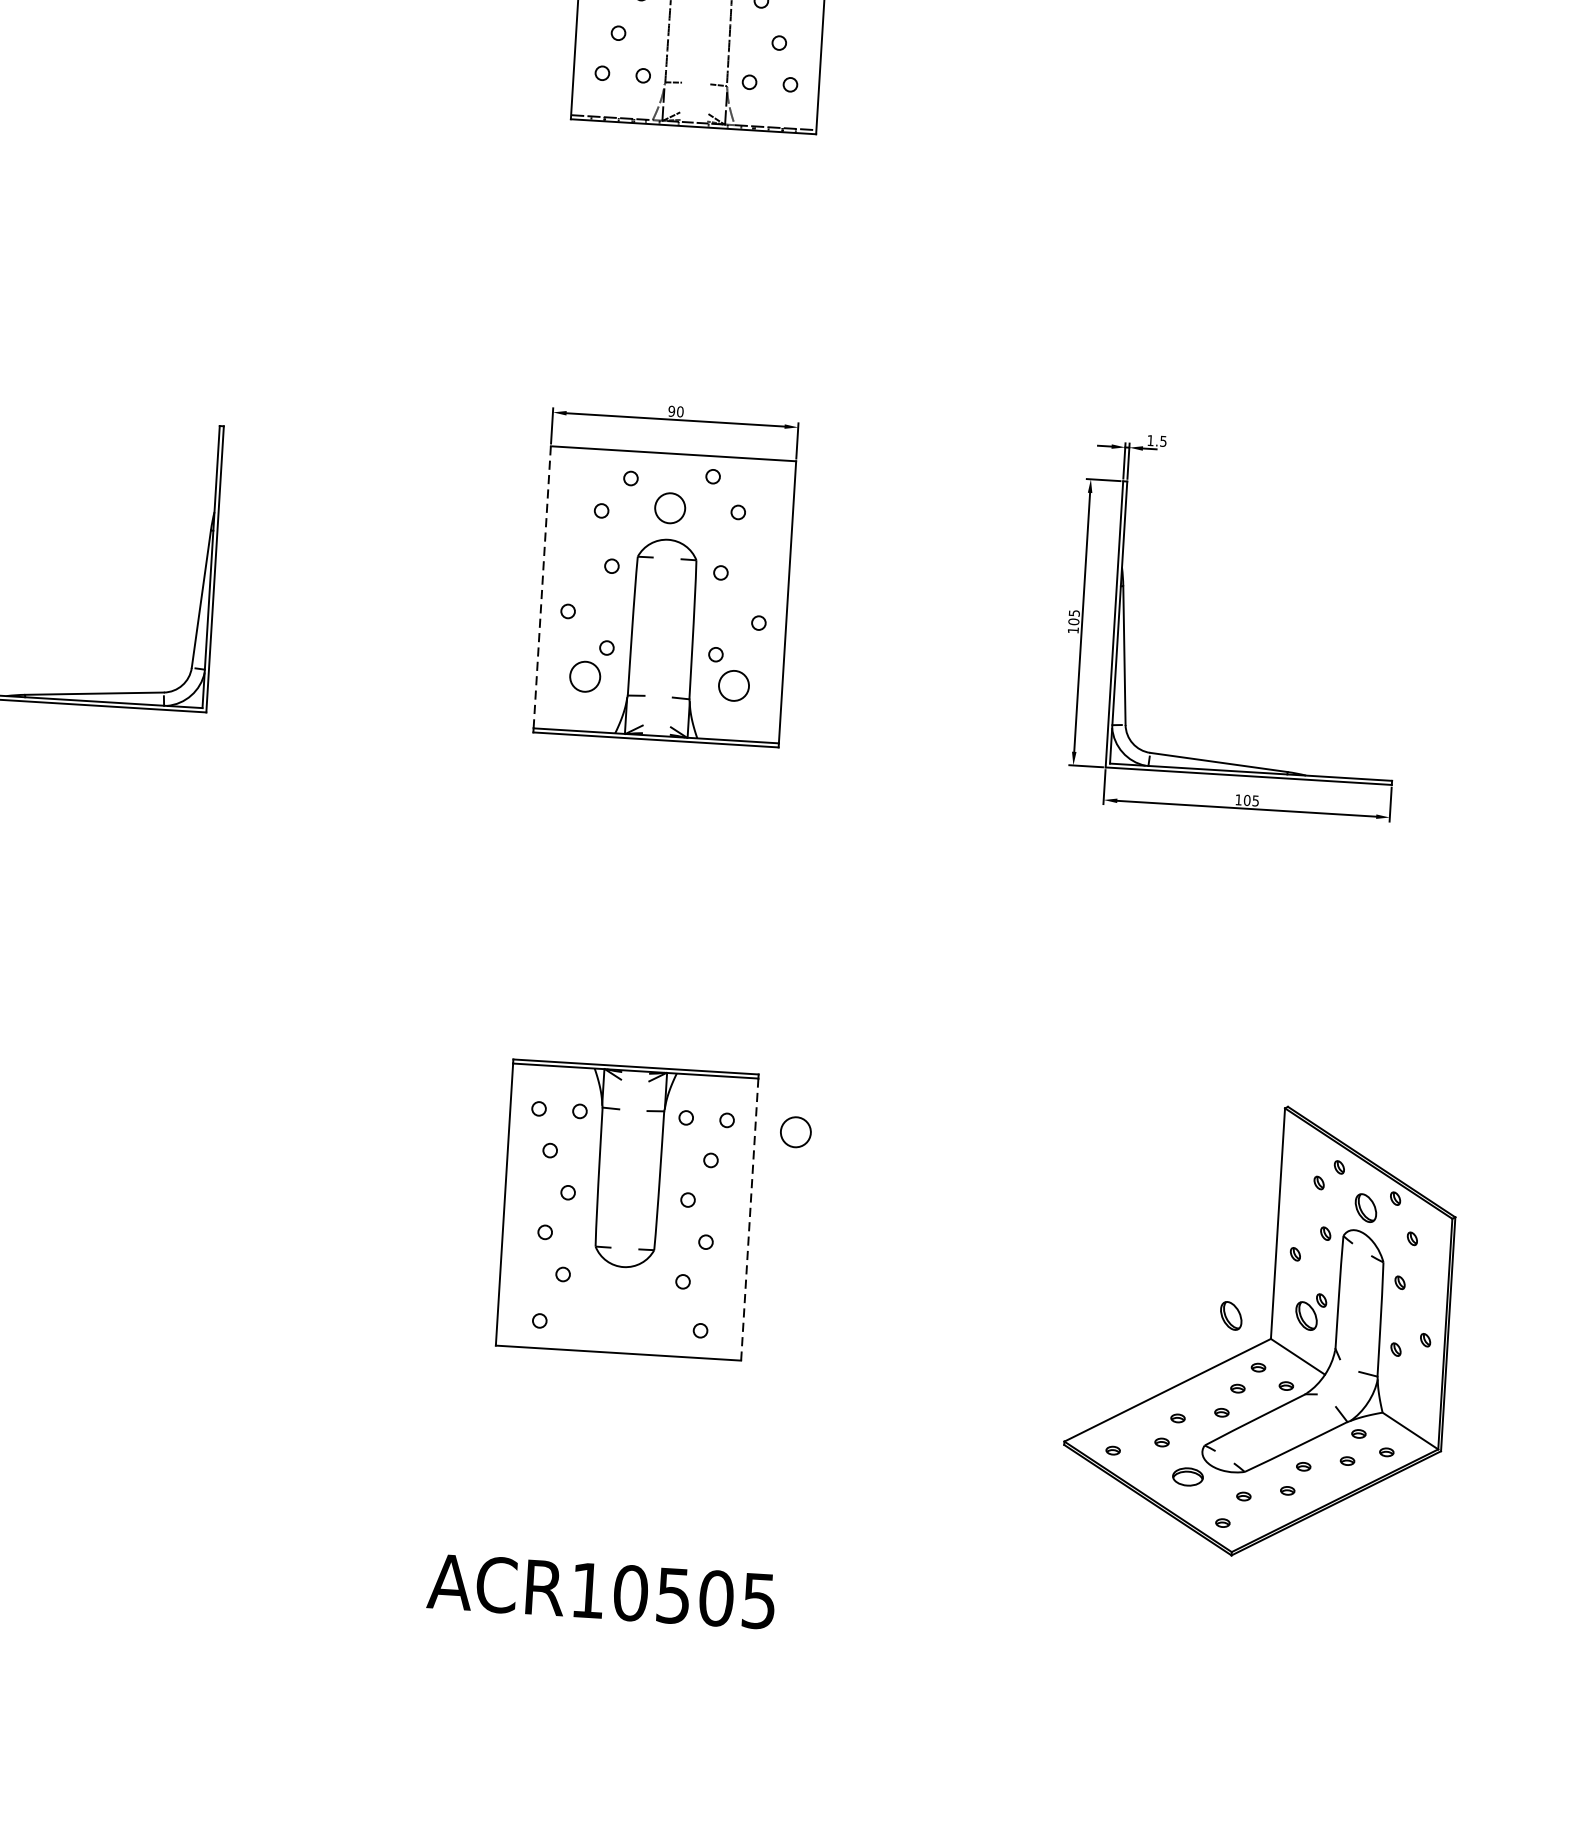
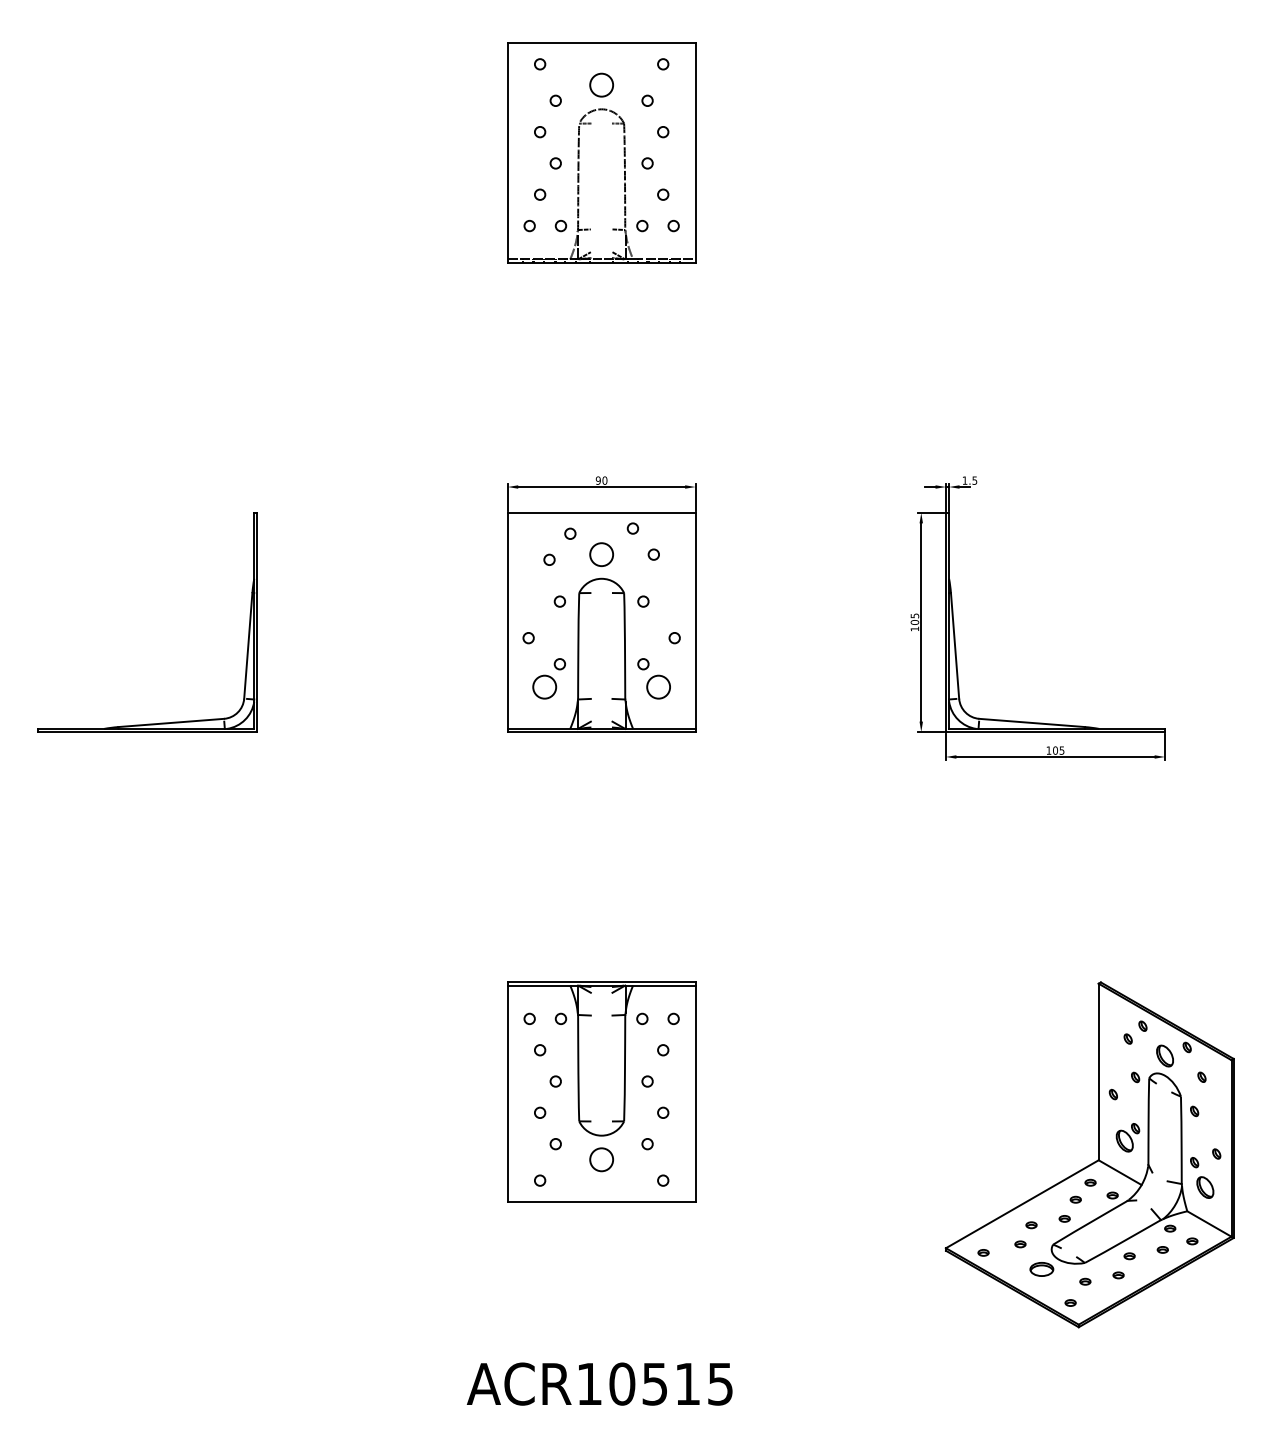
line: (541, 586) -> (507, 620), dashed -> solid
circle: (795, 1131) -> (601, 1159), moved
line: (749, 1219) -> (695, 1093), dashed -> solid
part: (1231, 1315) -> (1205, 1187), moved
text: (716, 1597) -> (687, 1383), ACR10505 -> ACR10515

